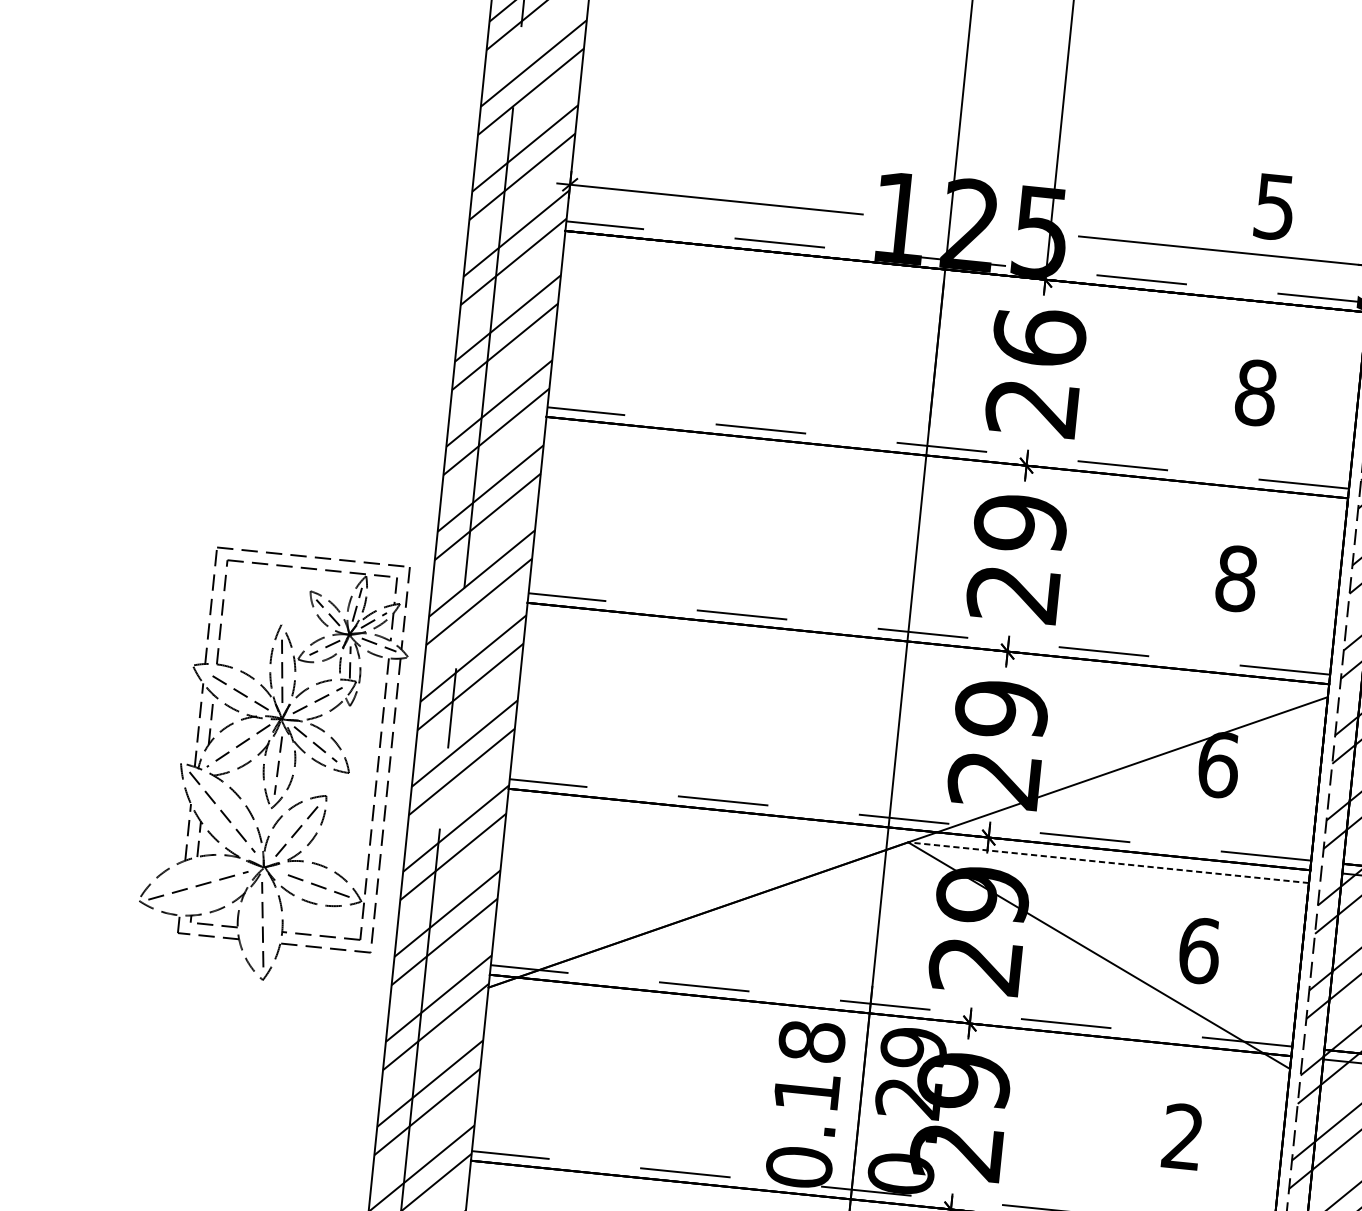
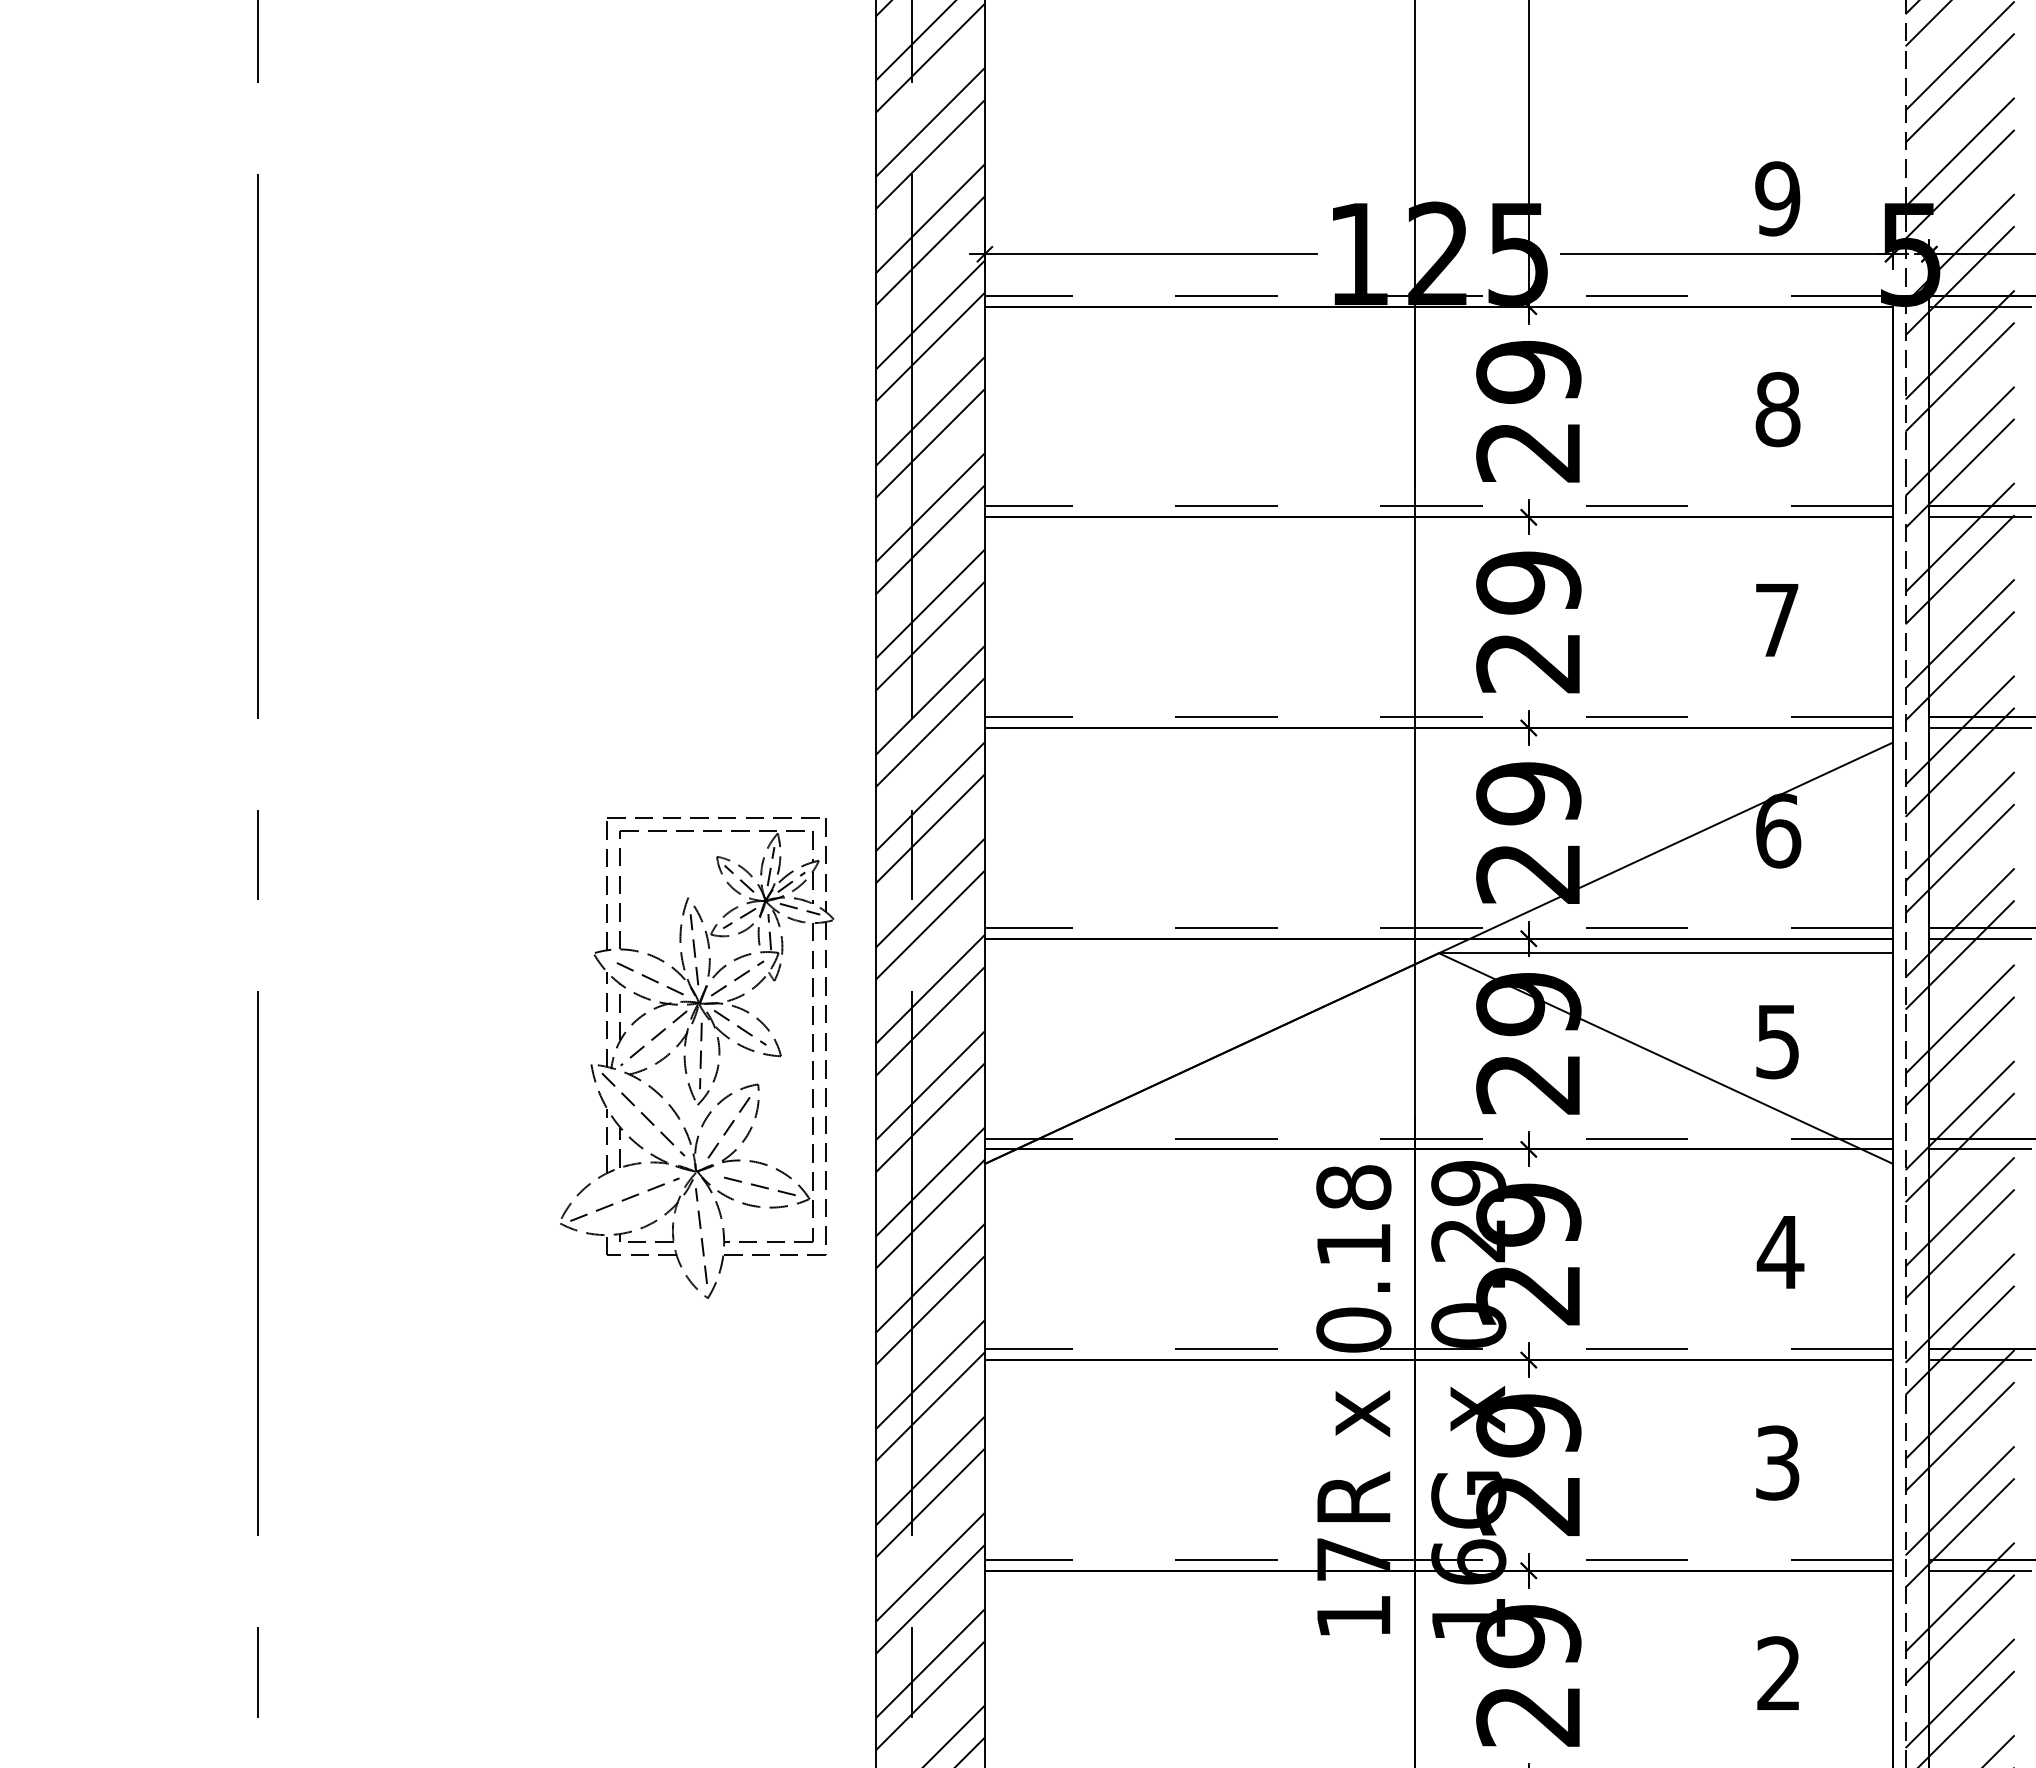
text: (1274, 206) -> (1777, 198), 5 -> 9
text: (1039, 336) -> (1528, 371), 26 -> 29
text: (1236, 578) -> (1777, 619), 8 -> 7
part: (275, 766) -> (697, 1057), moved
line: (1108, 862) -> (1665, 953), dashed -> solid
text: (1199, 950) -> (1777, 1041), 6 -> 5
text: (1182, 1136) -> (1780, 1251), 2 -> 4

